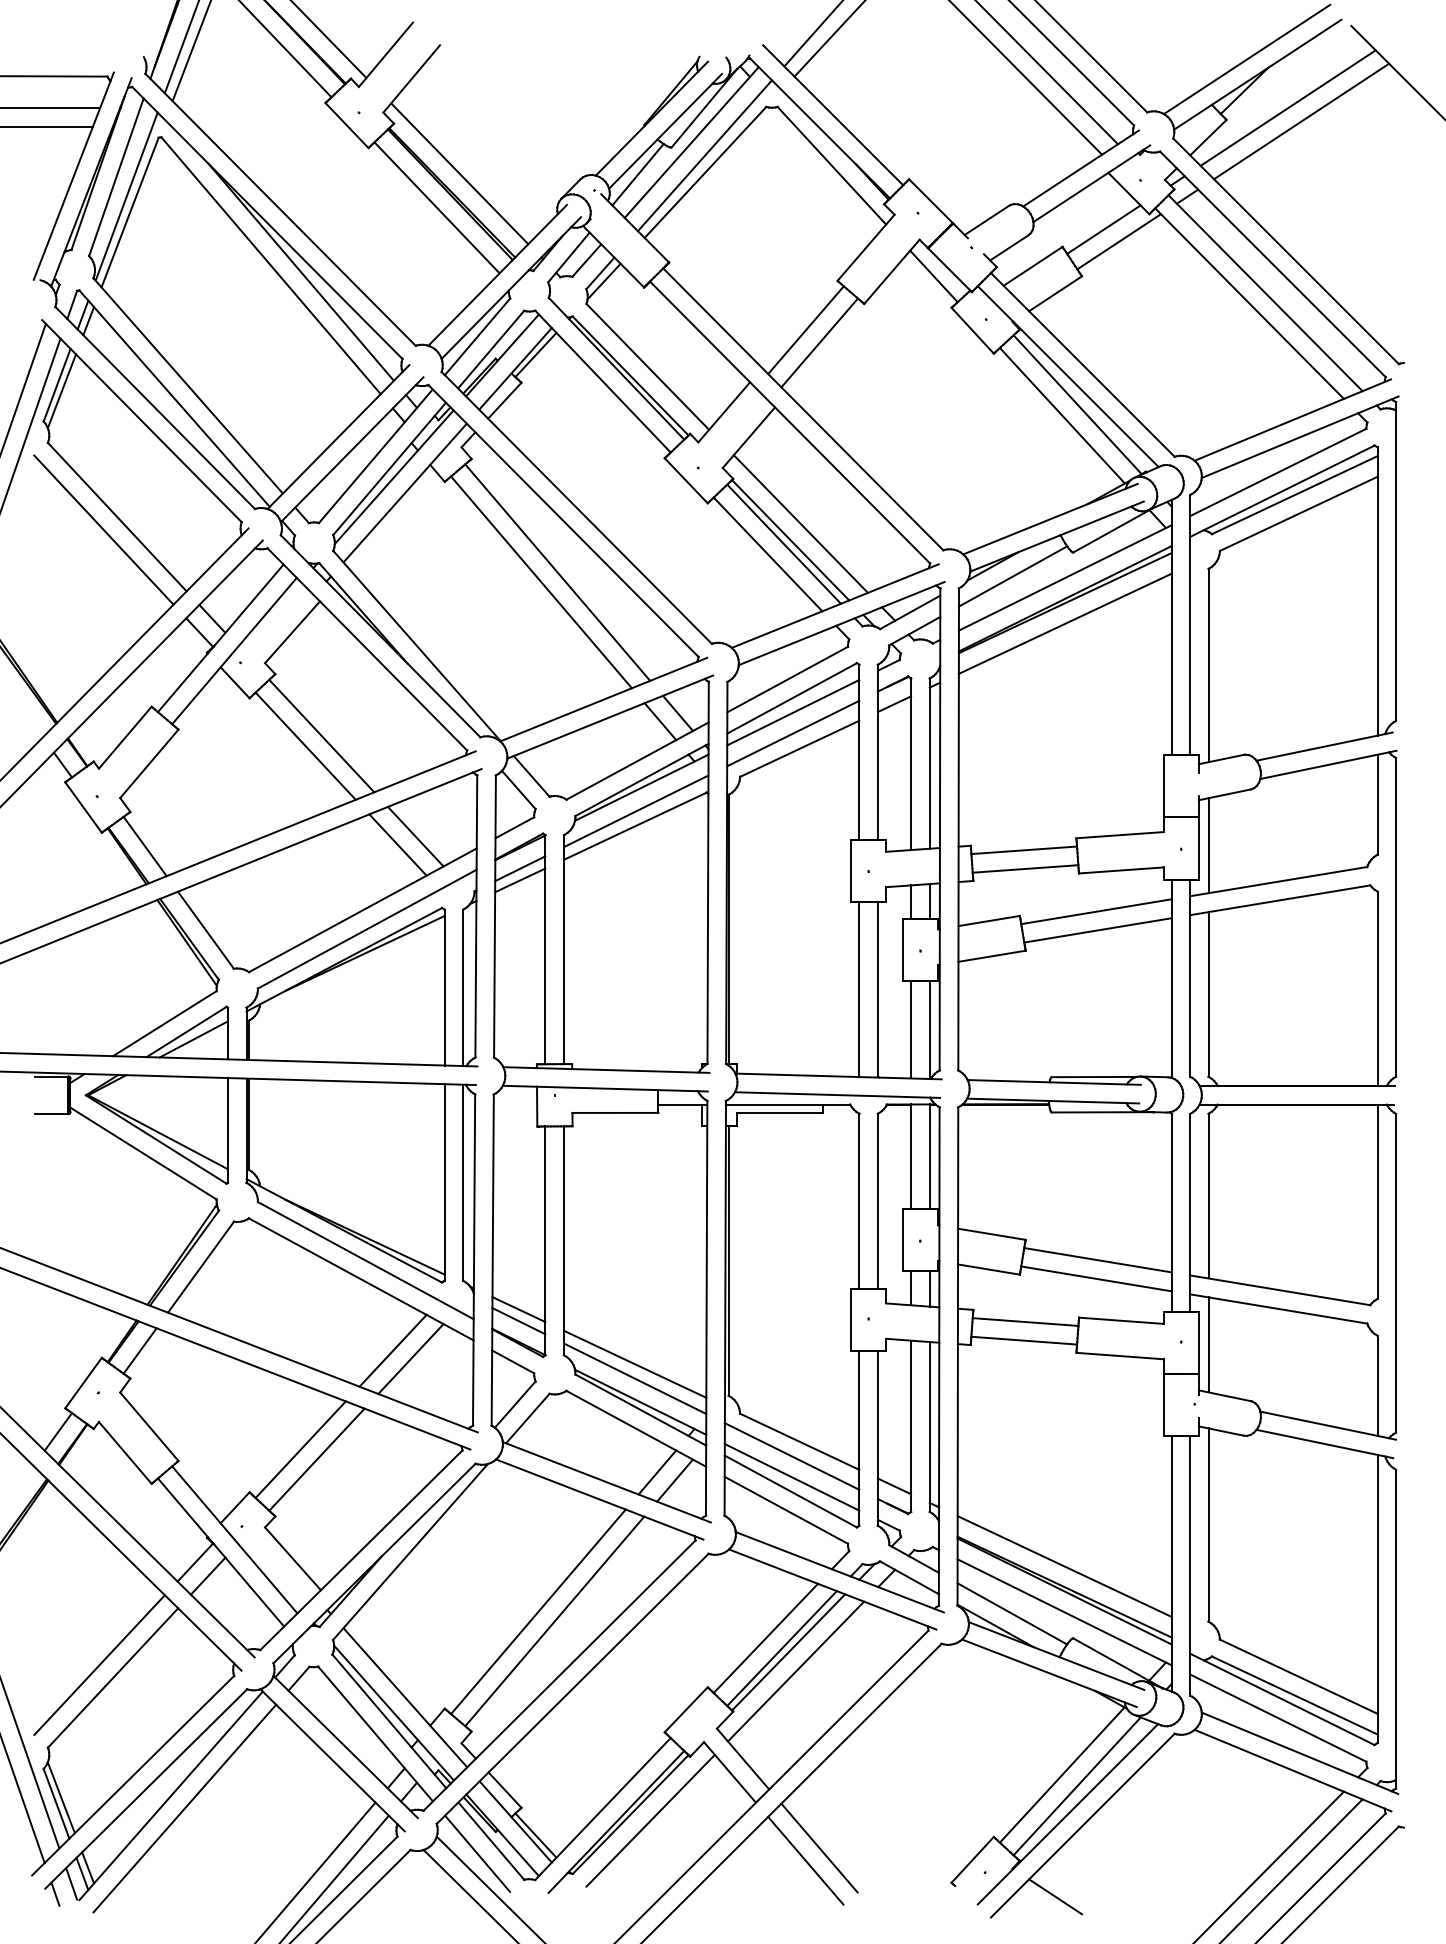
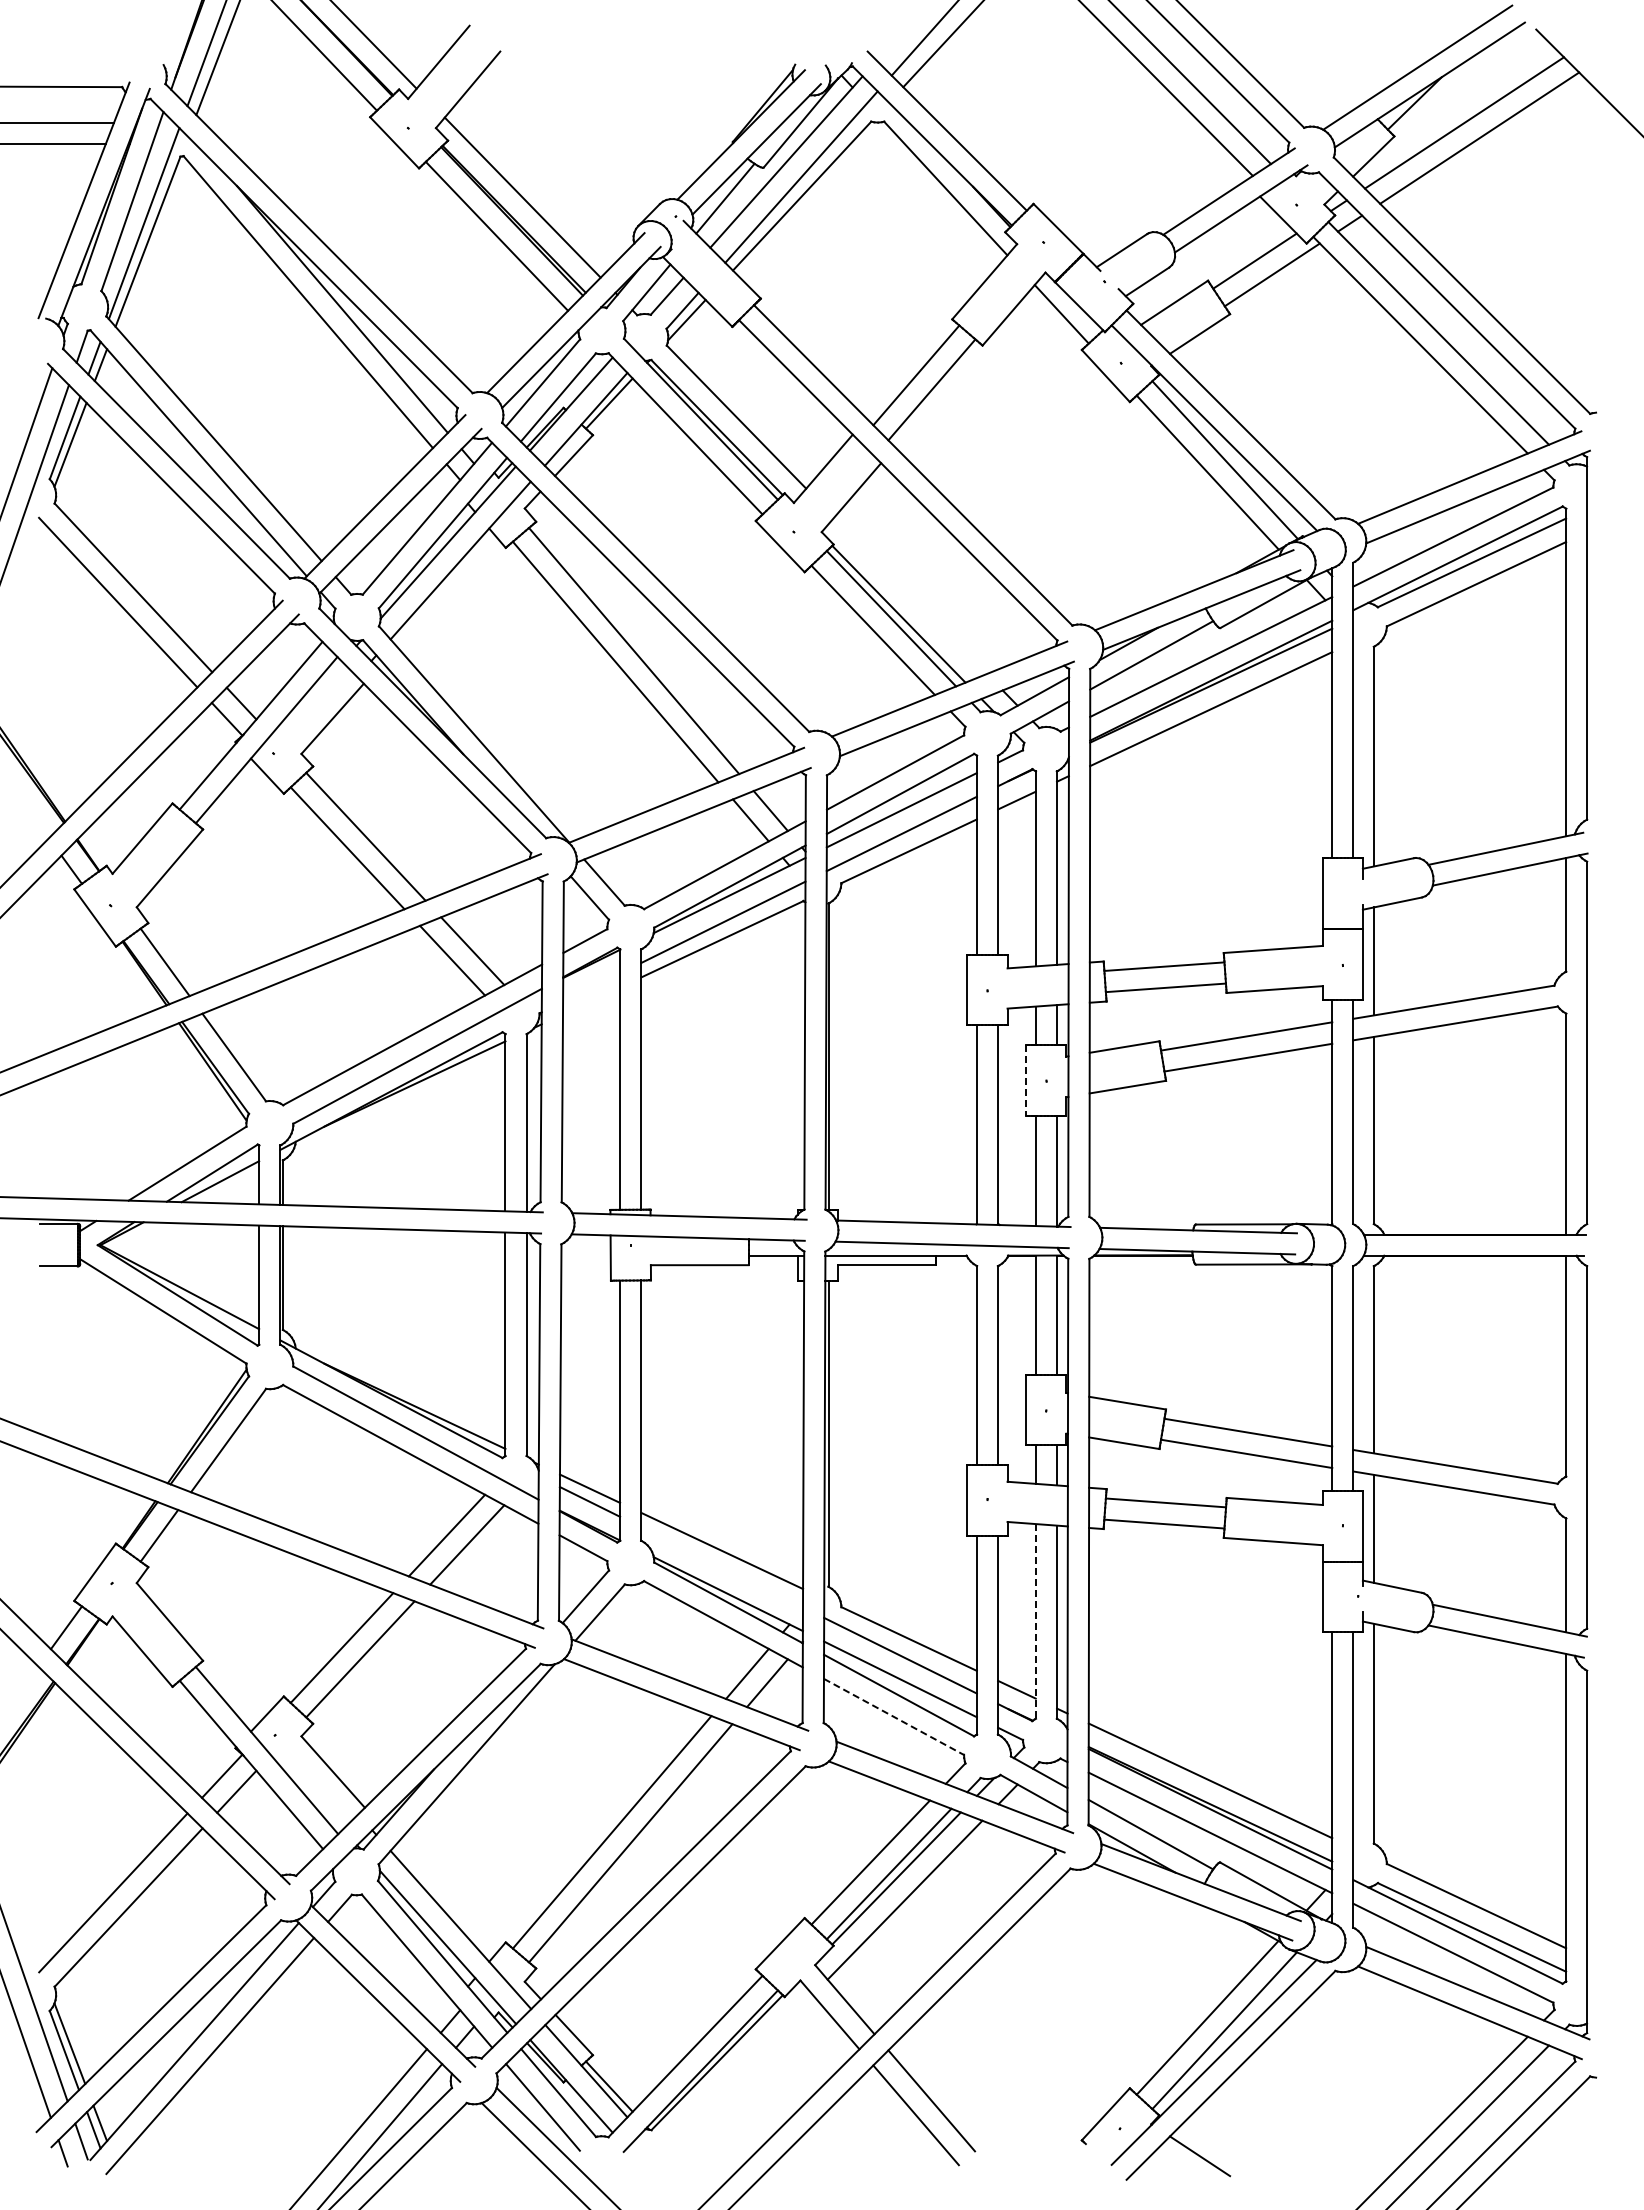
line: (800, 523) -> (910, 595), removed
line: (520, 868) -> (591, 987), removed
line: (520, 880) -> (591, 1000), removed
line: (902, 950) -> (1026, 1080), solid -> dashed
line: (634, 1378) -> (721, 1567), removed
line: (910, 1426) -> (1035, 1621), solid -> dashed
line: (786, 1509) -> (894, 1716), solid -> dashed
line: (650, 1820) -> (739, 2069), removed

